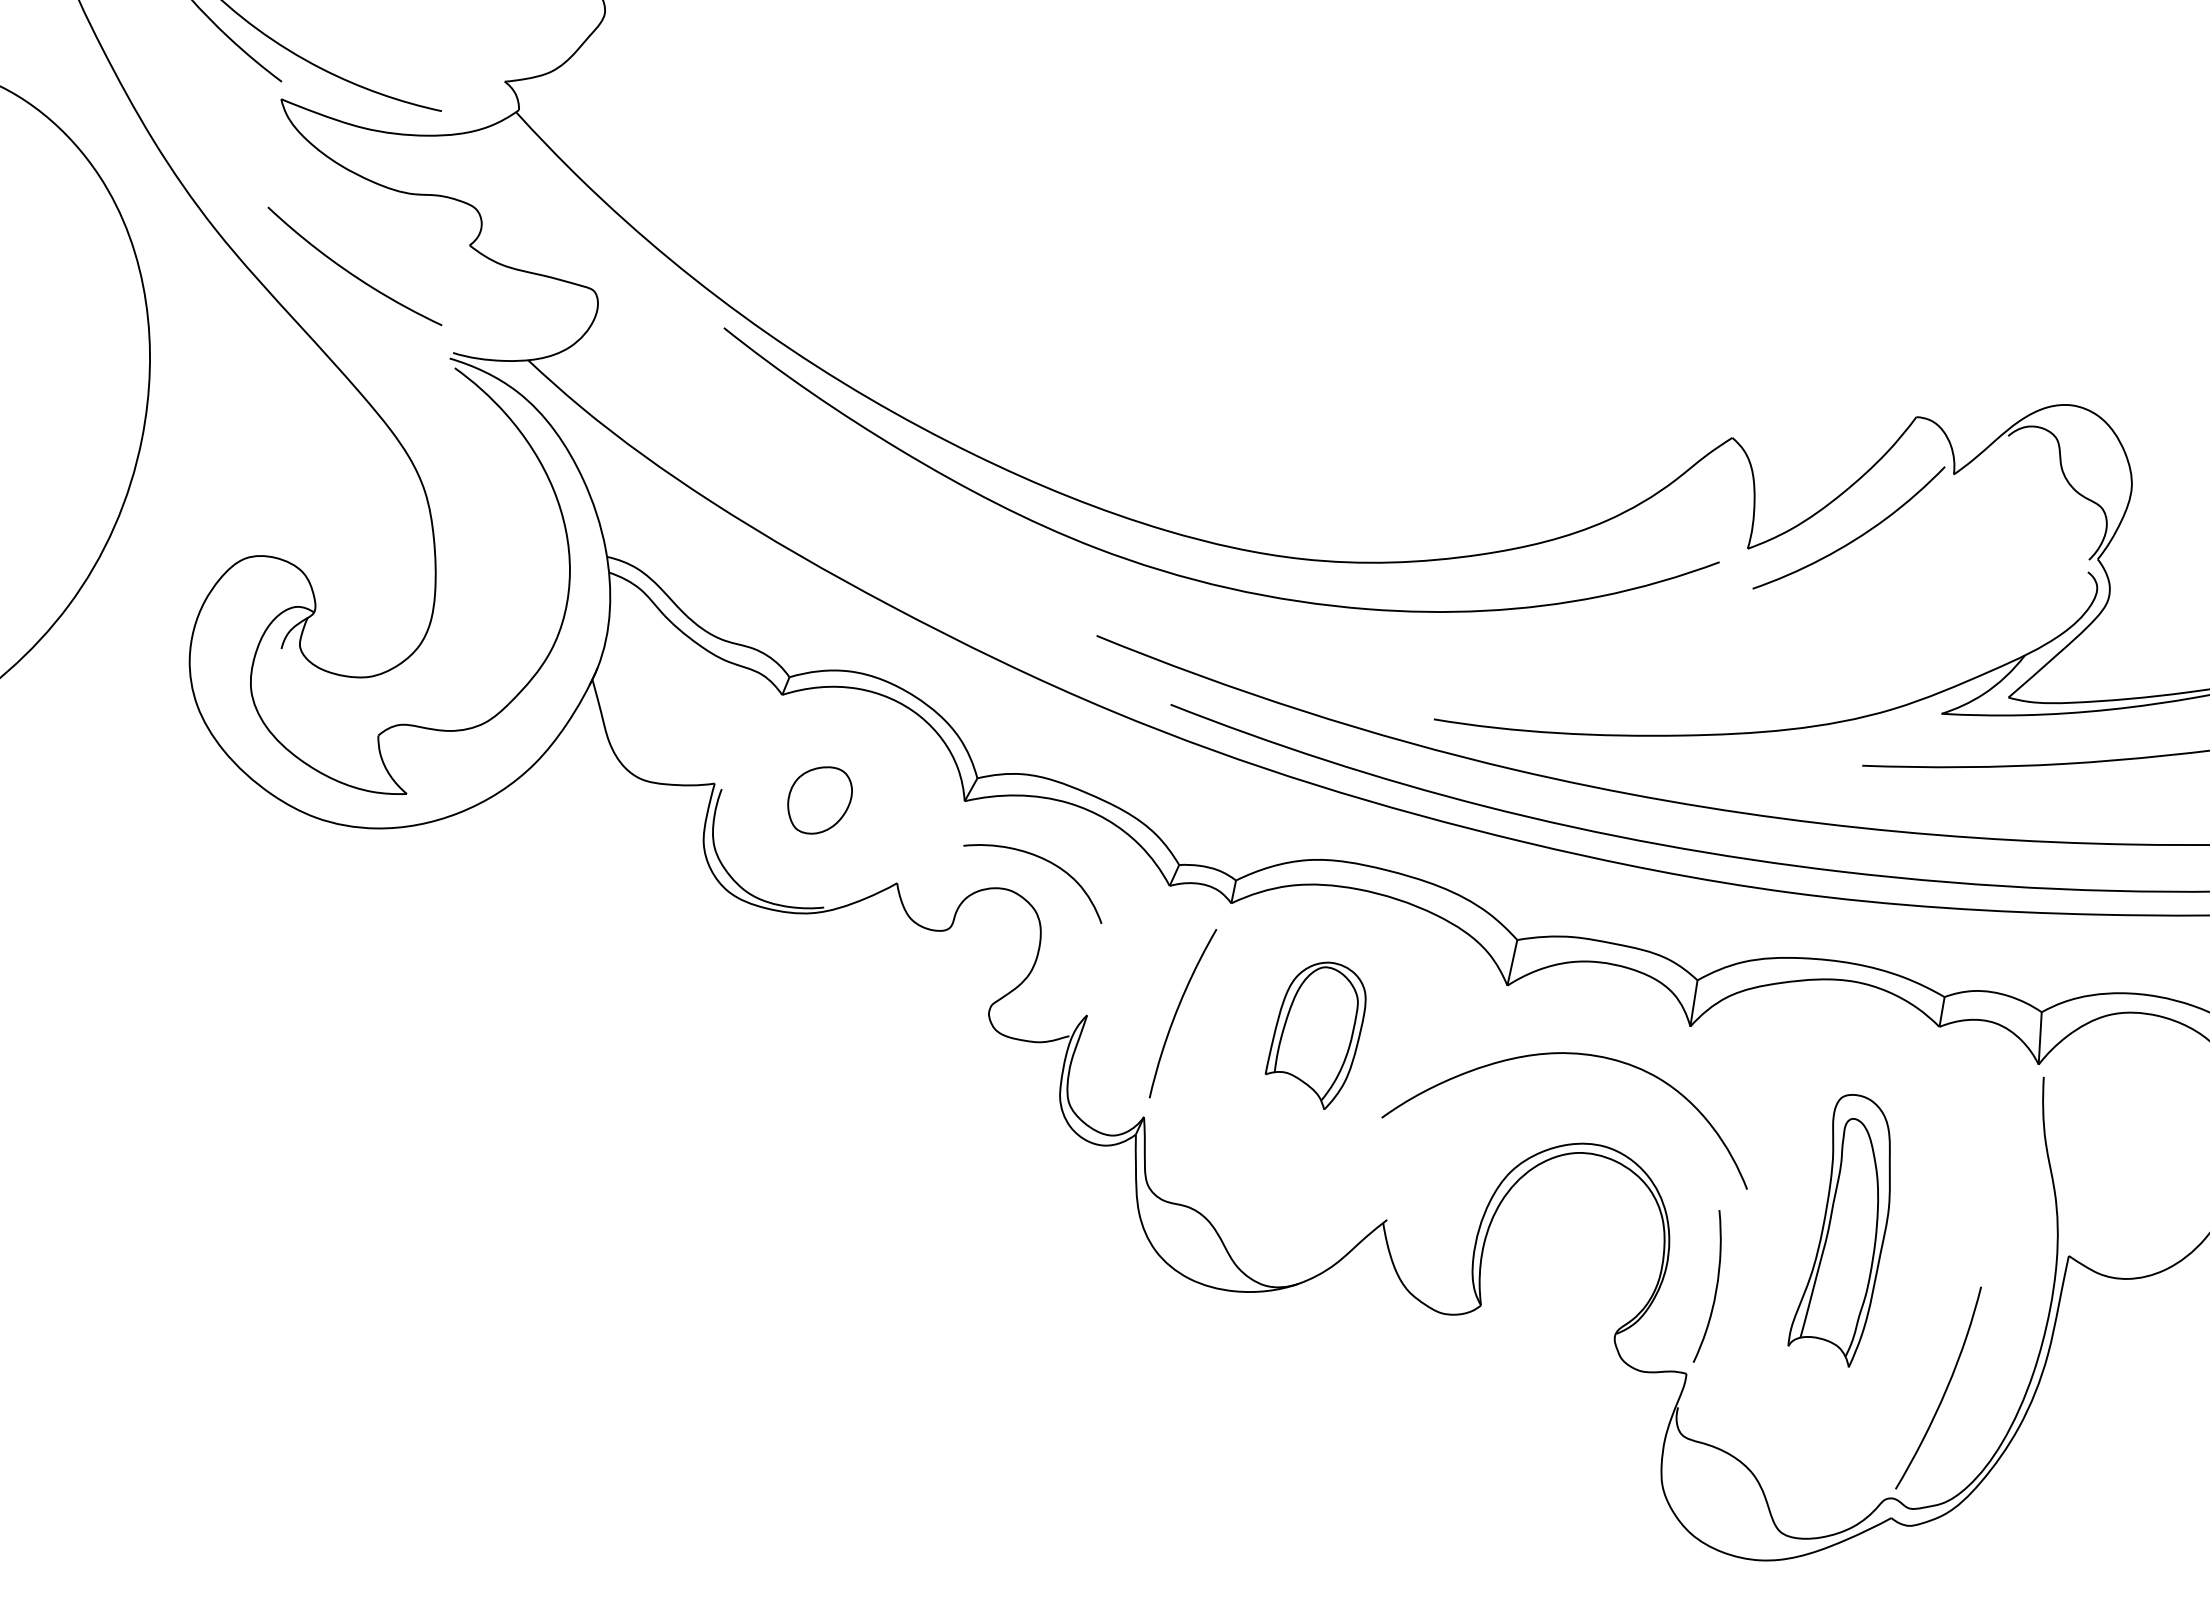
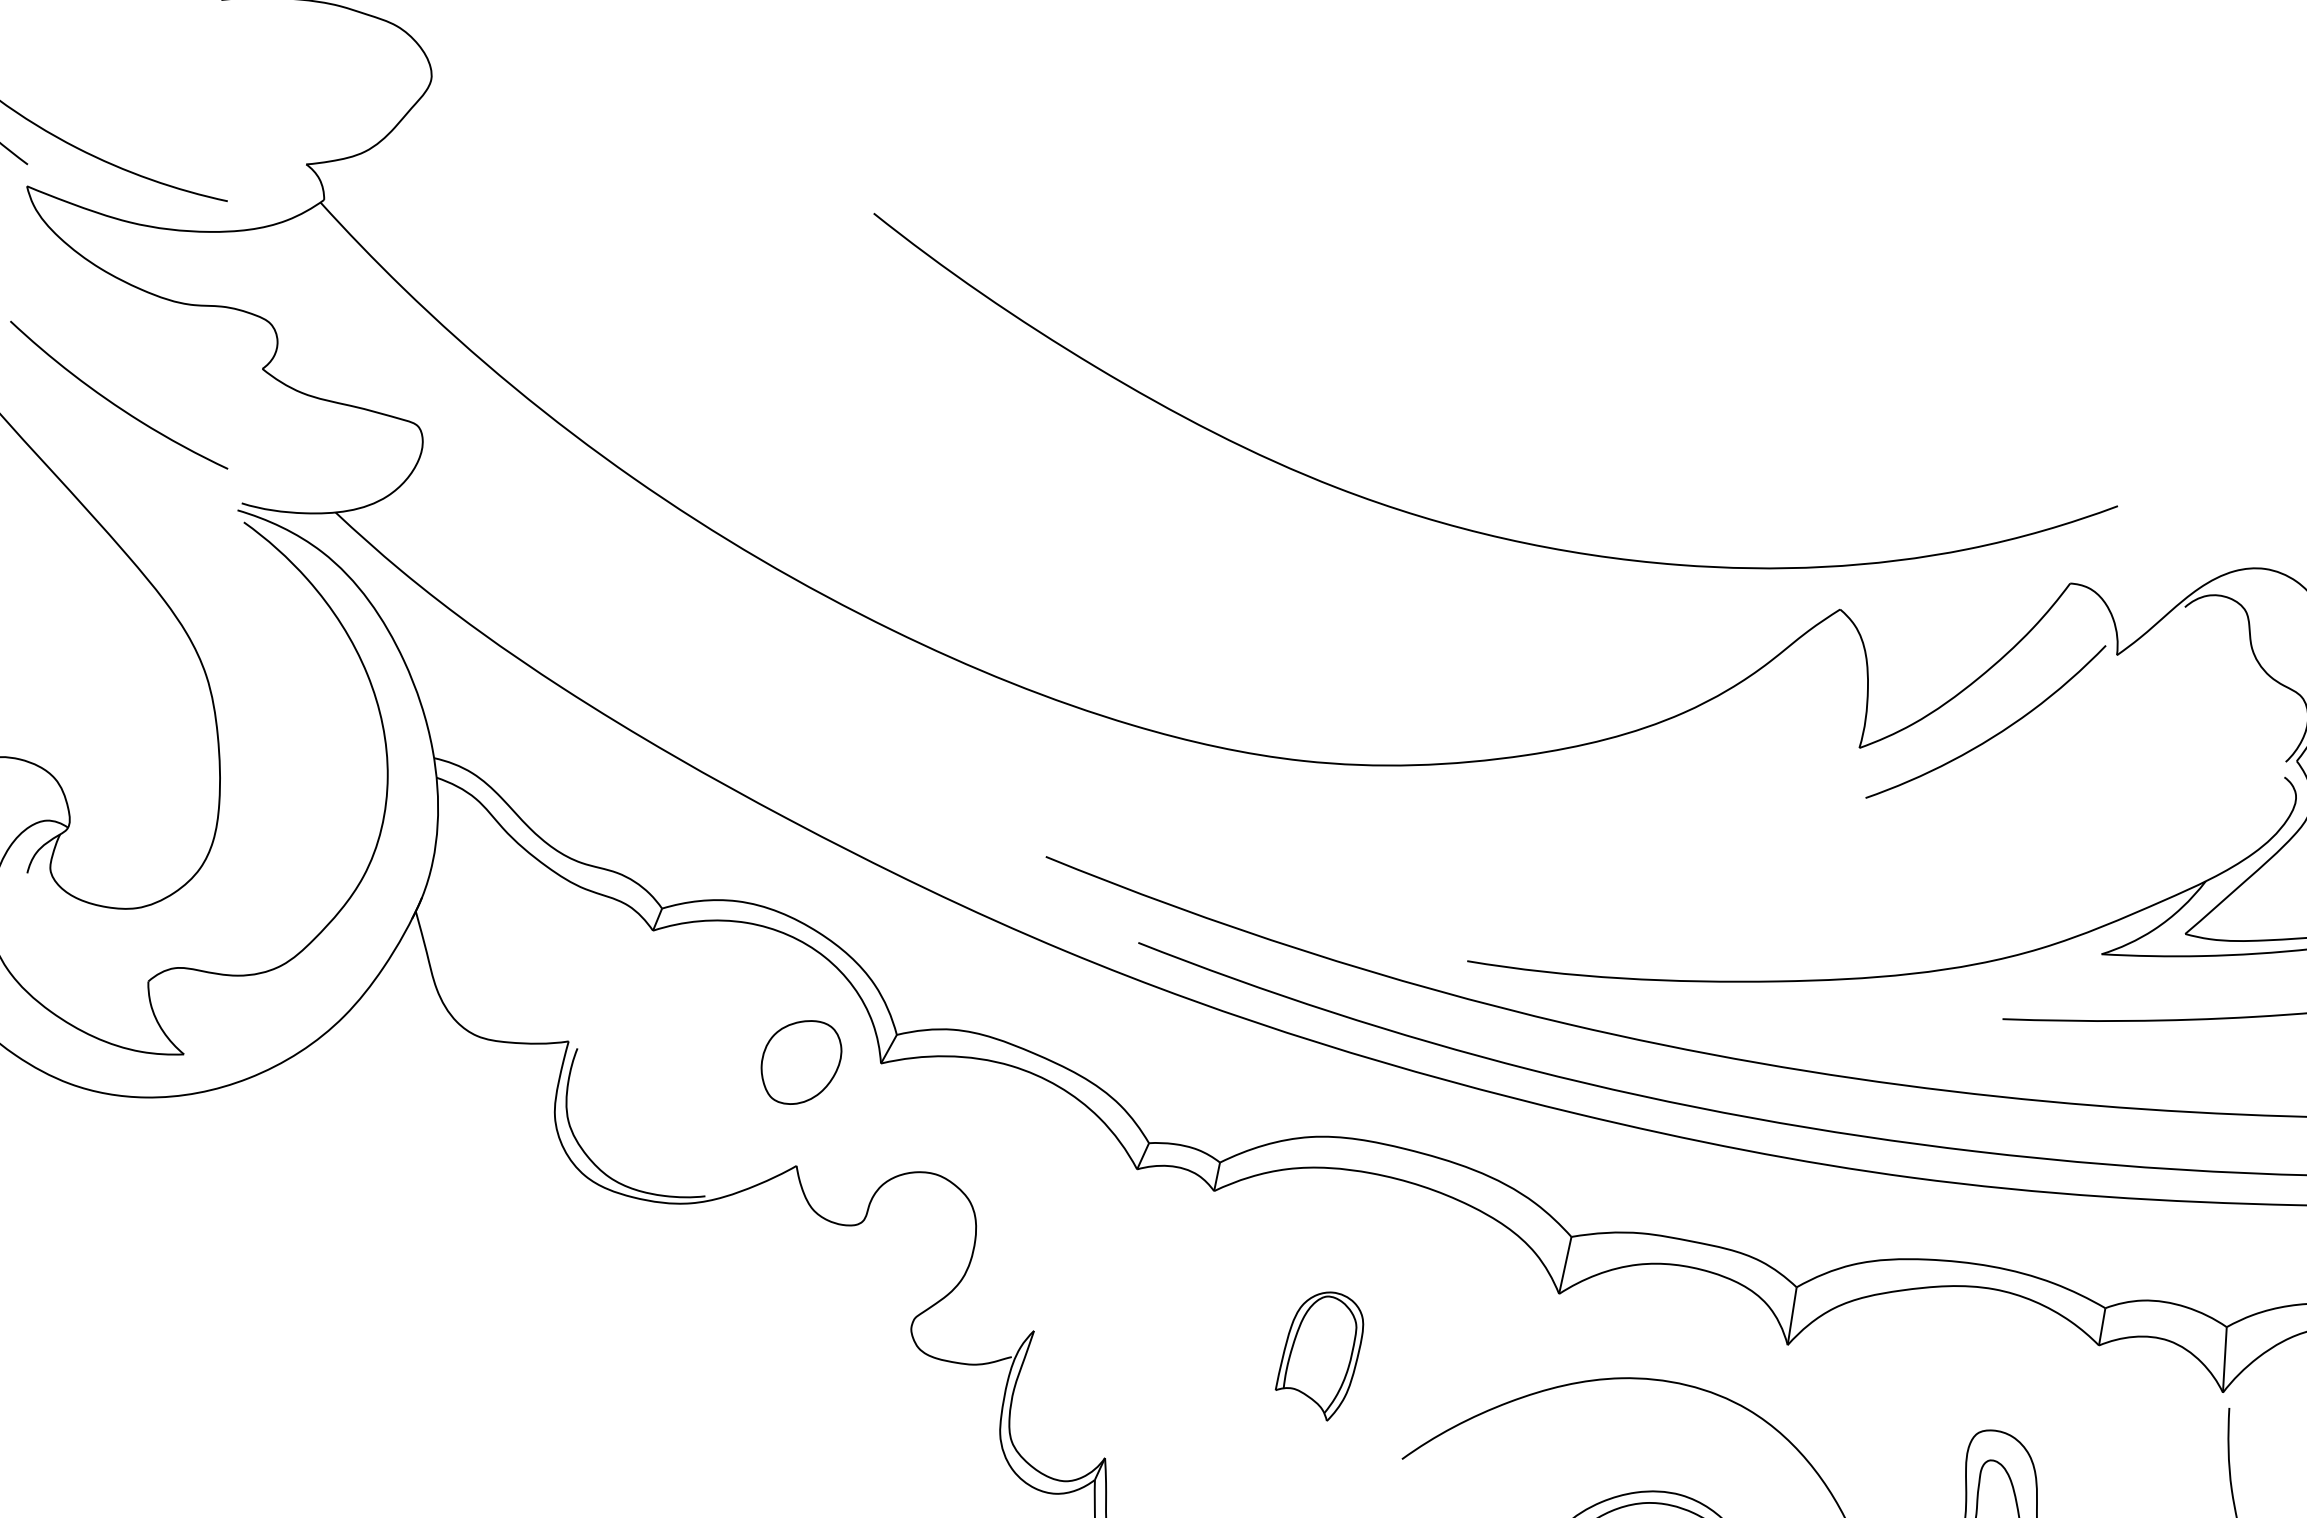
curve: (1194, 578) -> (1461, 526), moved
part: (819, 800) -> (800, 1062), moved
curve: (1044, 860) -> (980, 1137), removed
curve: (1177, 1012) -> (1146, 1327), removed
part: (1315, 1035) -> (1319, 1356), size x0.7

